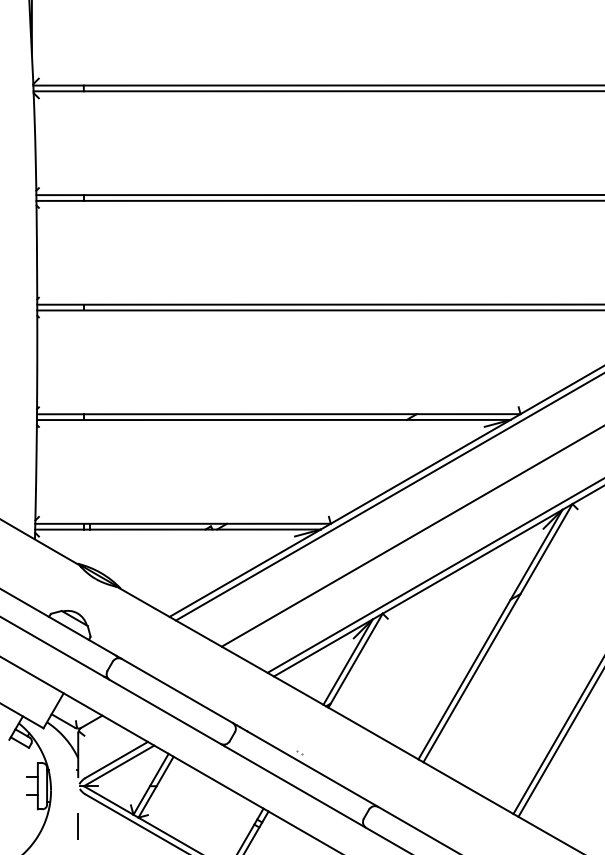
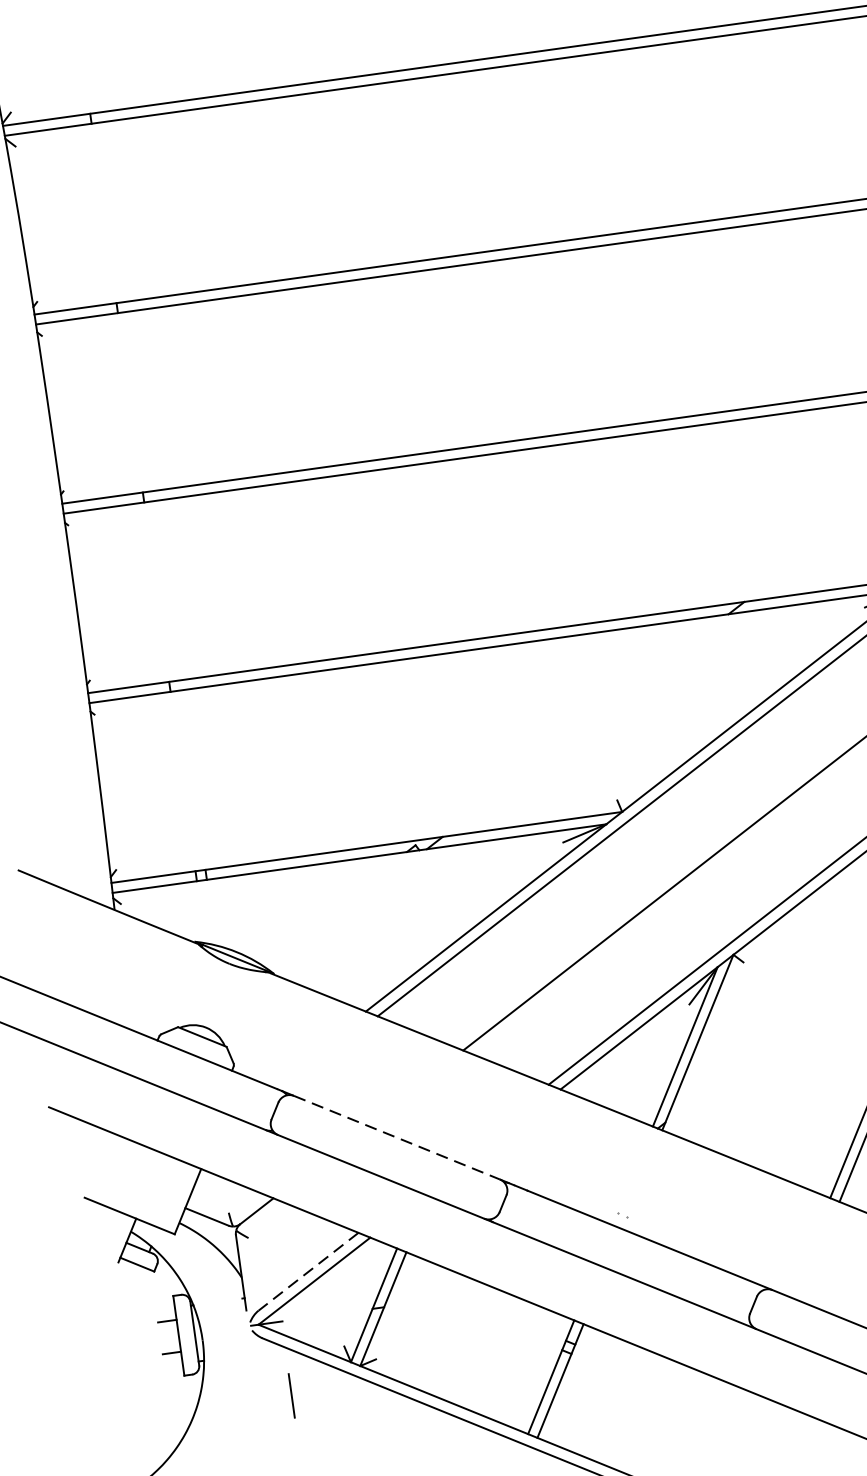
line: (177, 690) -> (397, 1136), solid -> dashed
line: (116, 760) -> (308, 1272), solid -> dashed
line: (77, 826) -> (290, 1396), moved

